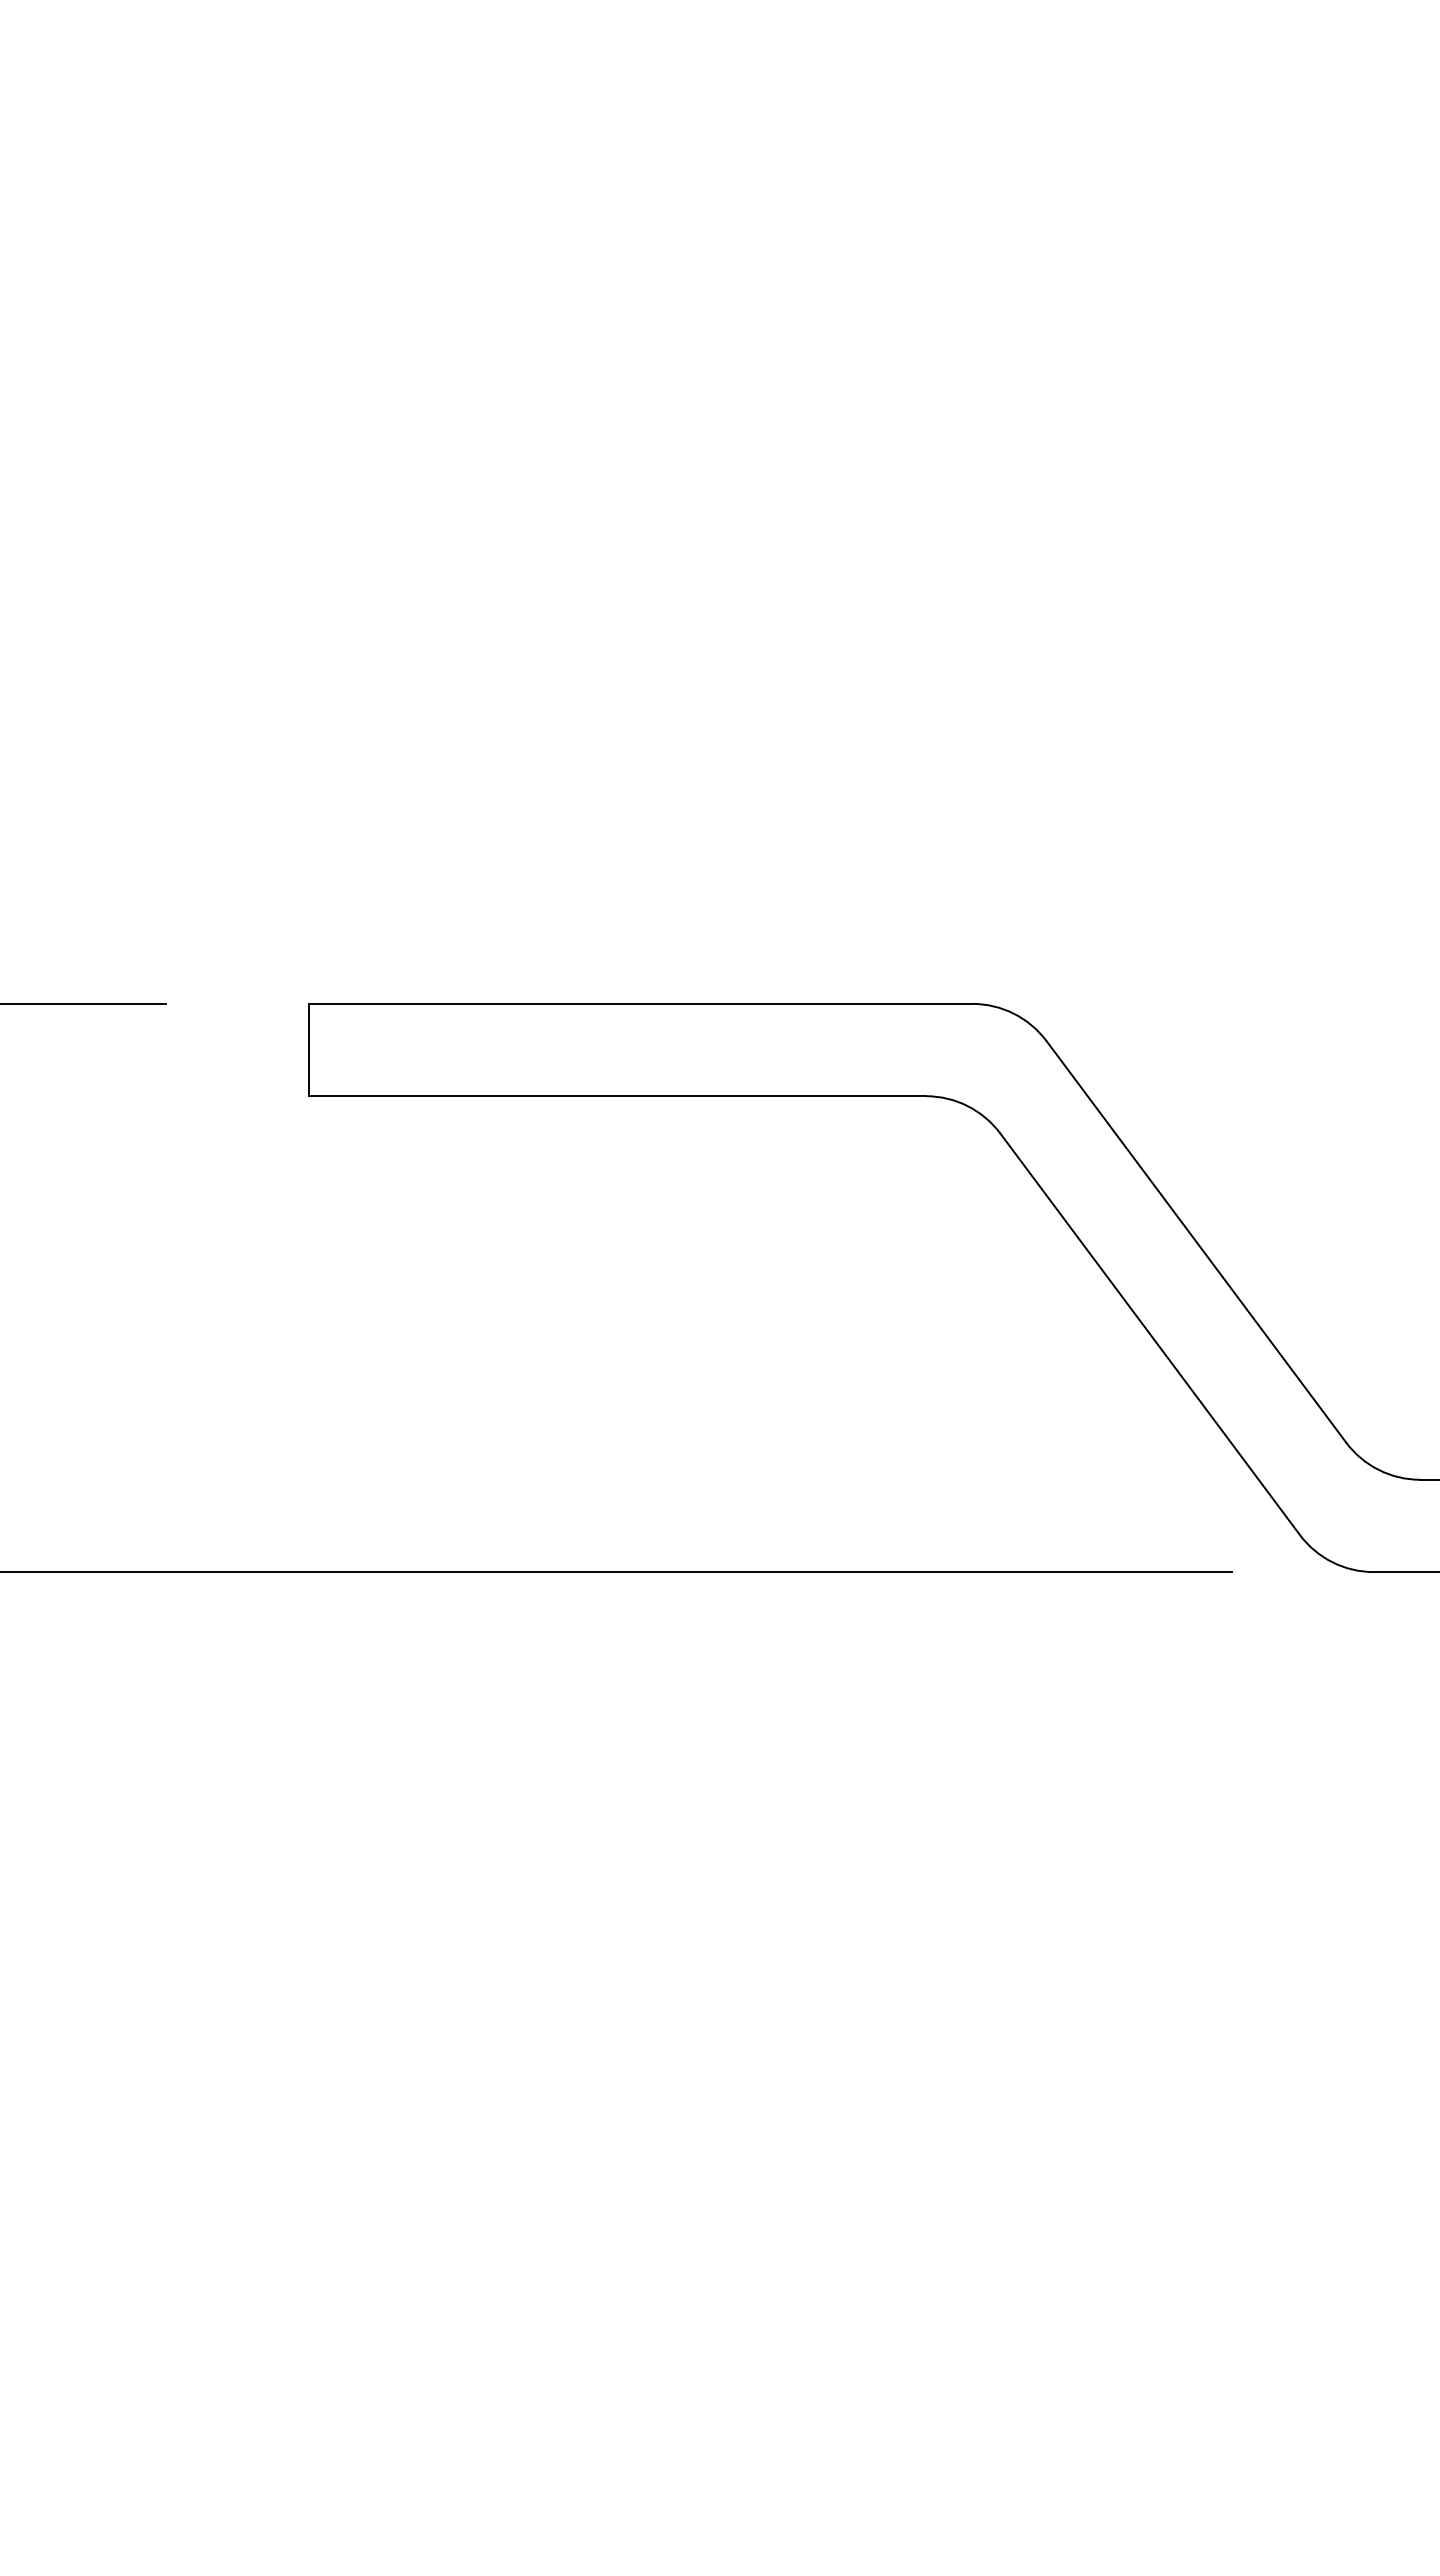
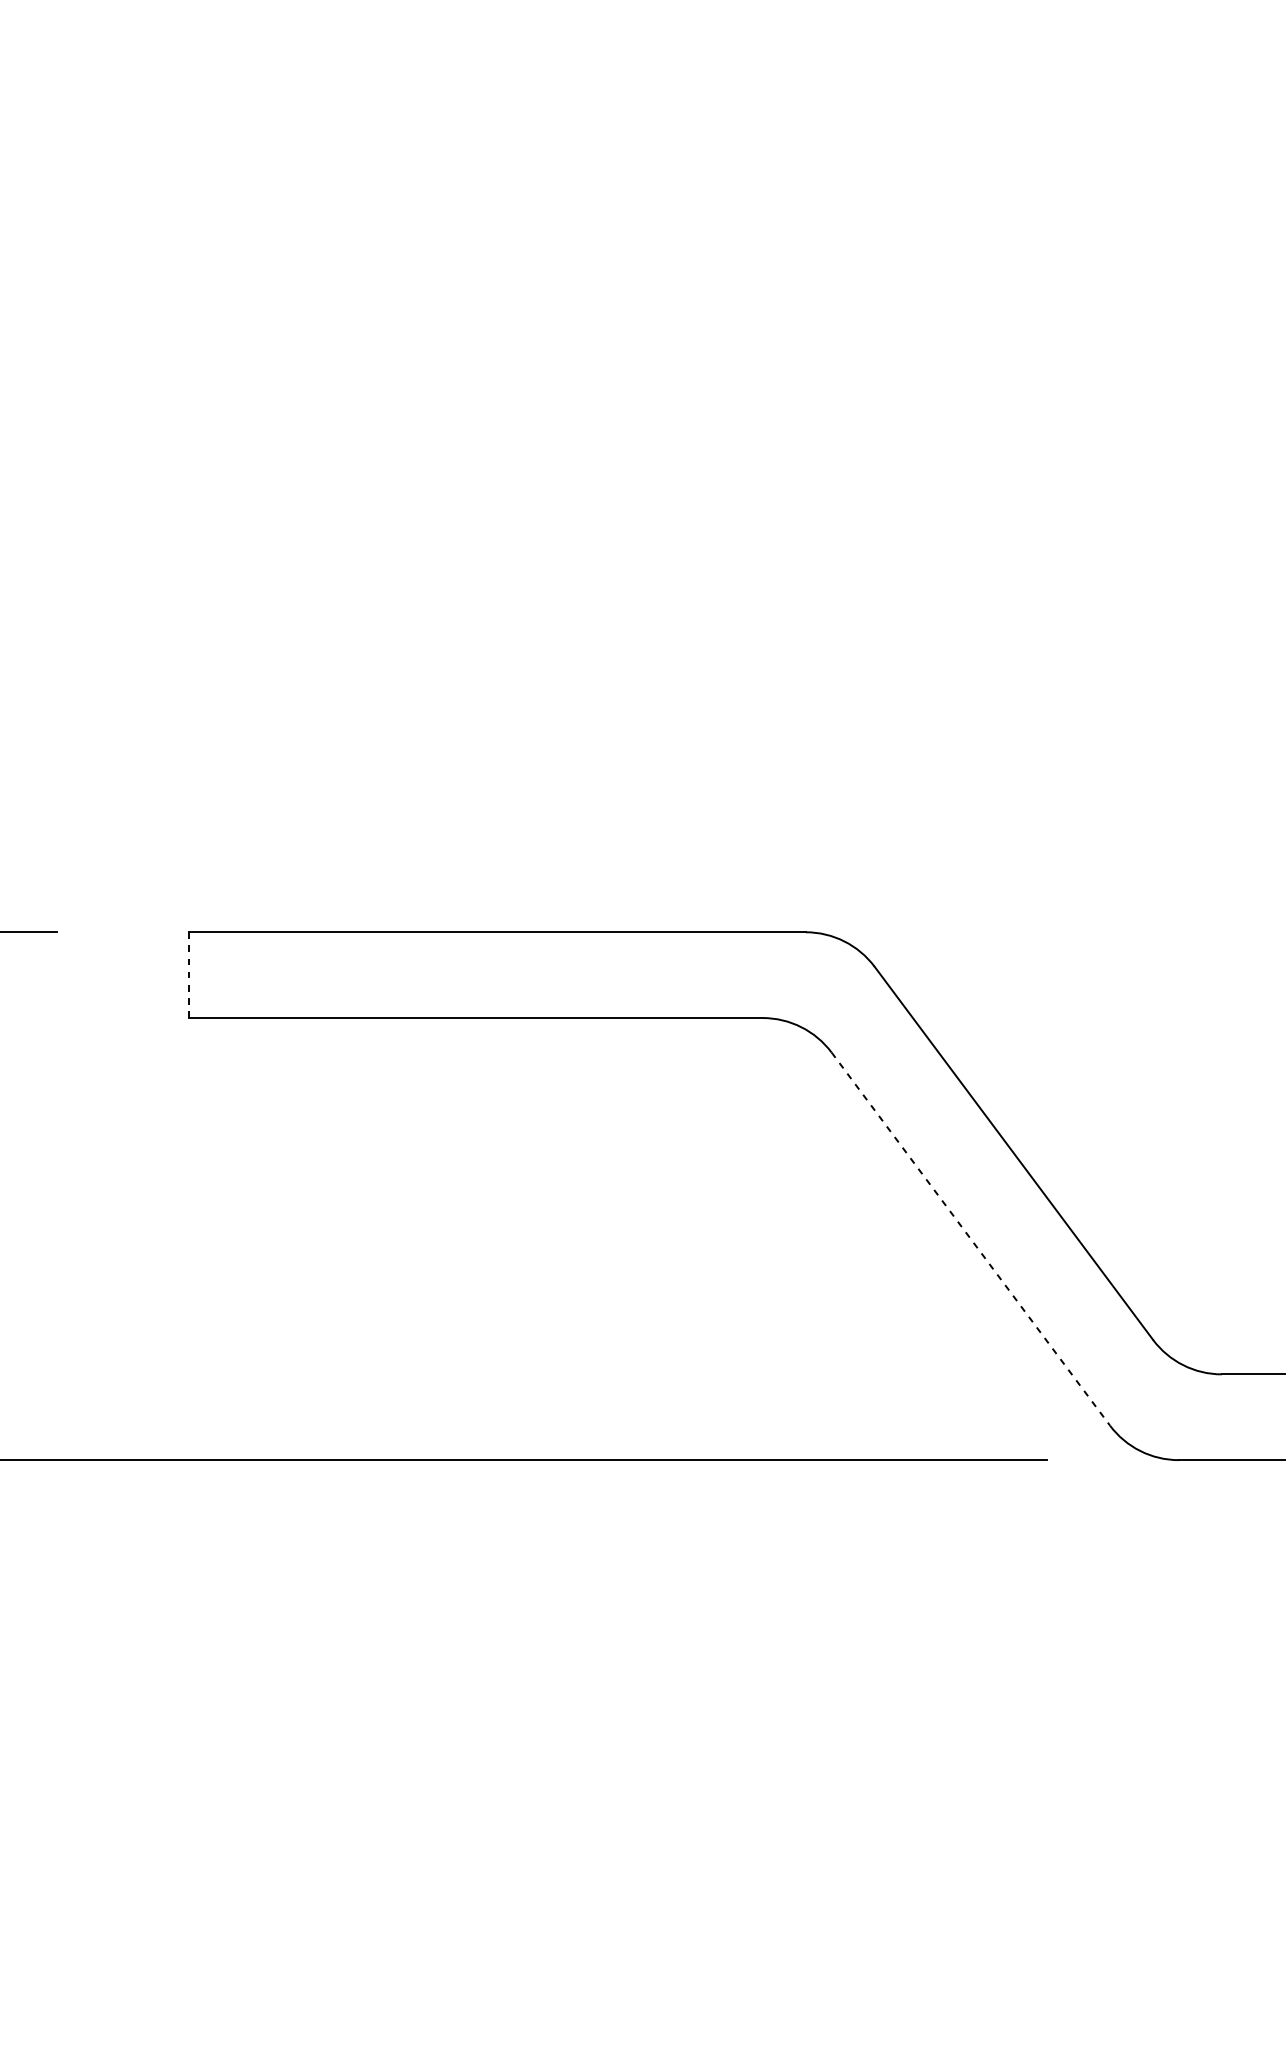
line: (308, 1050) -> (189, 975), solid -> dashed
line: (1150, 1334) -> (971, 1239), solid -> dashed

